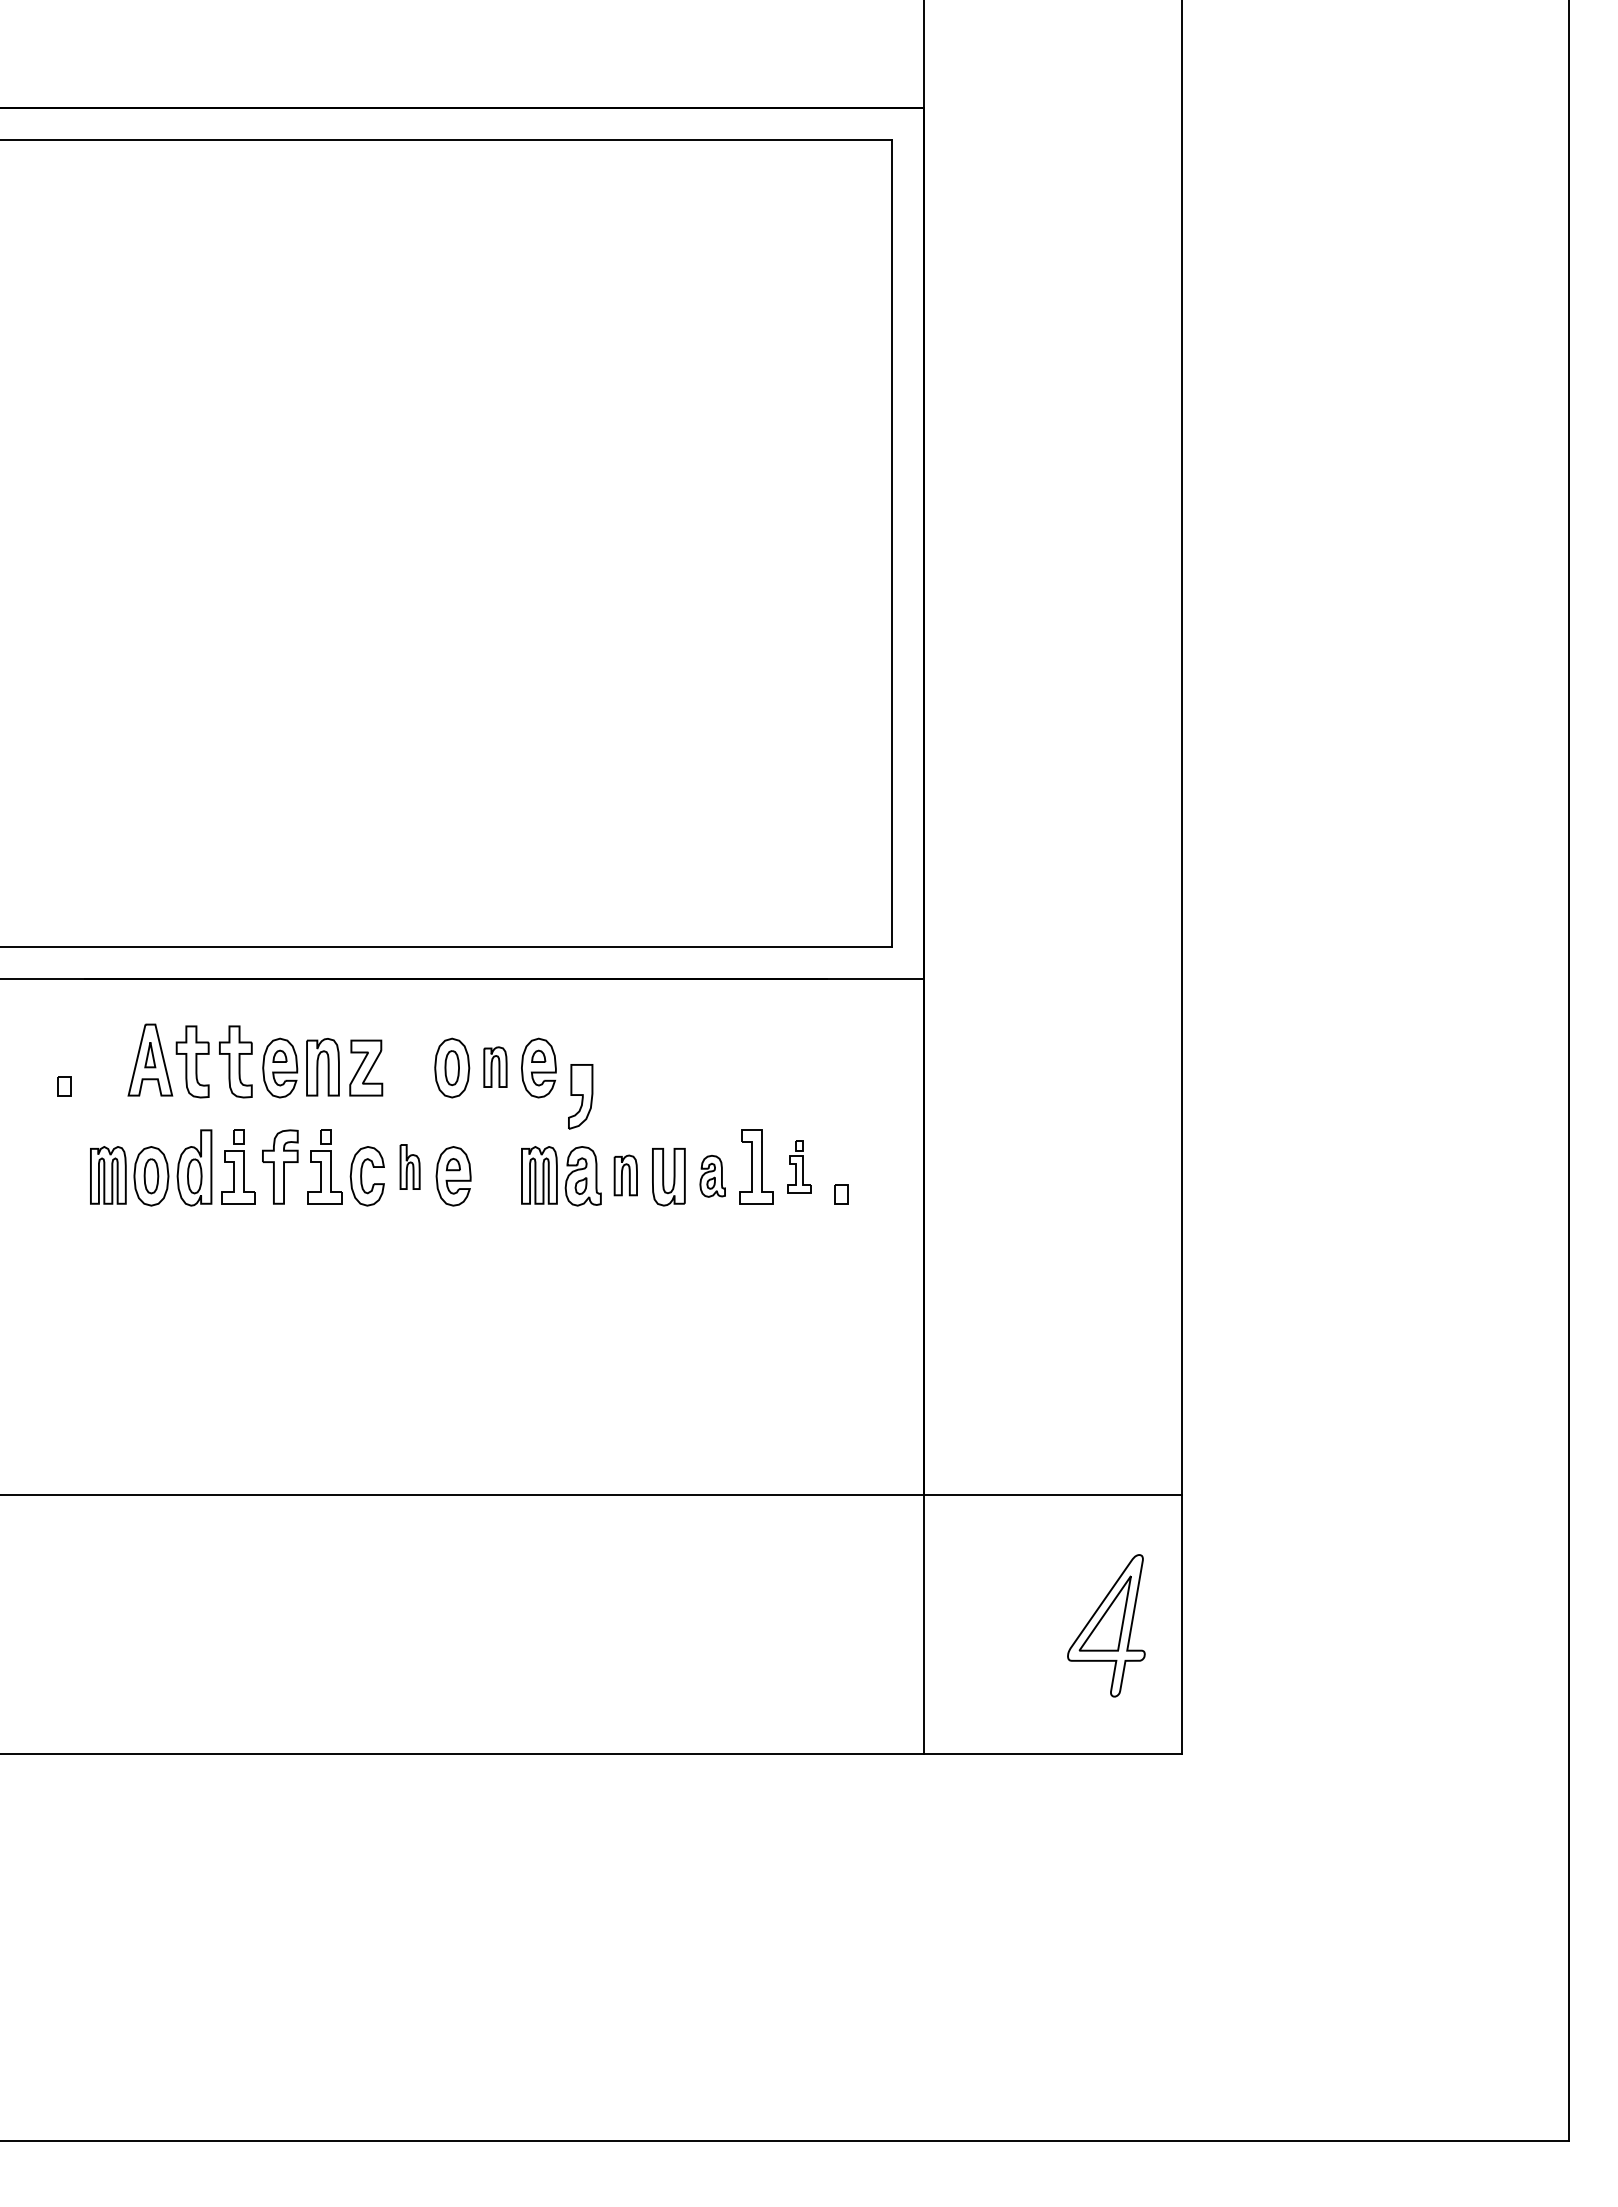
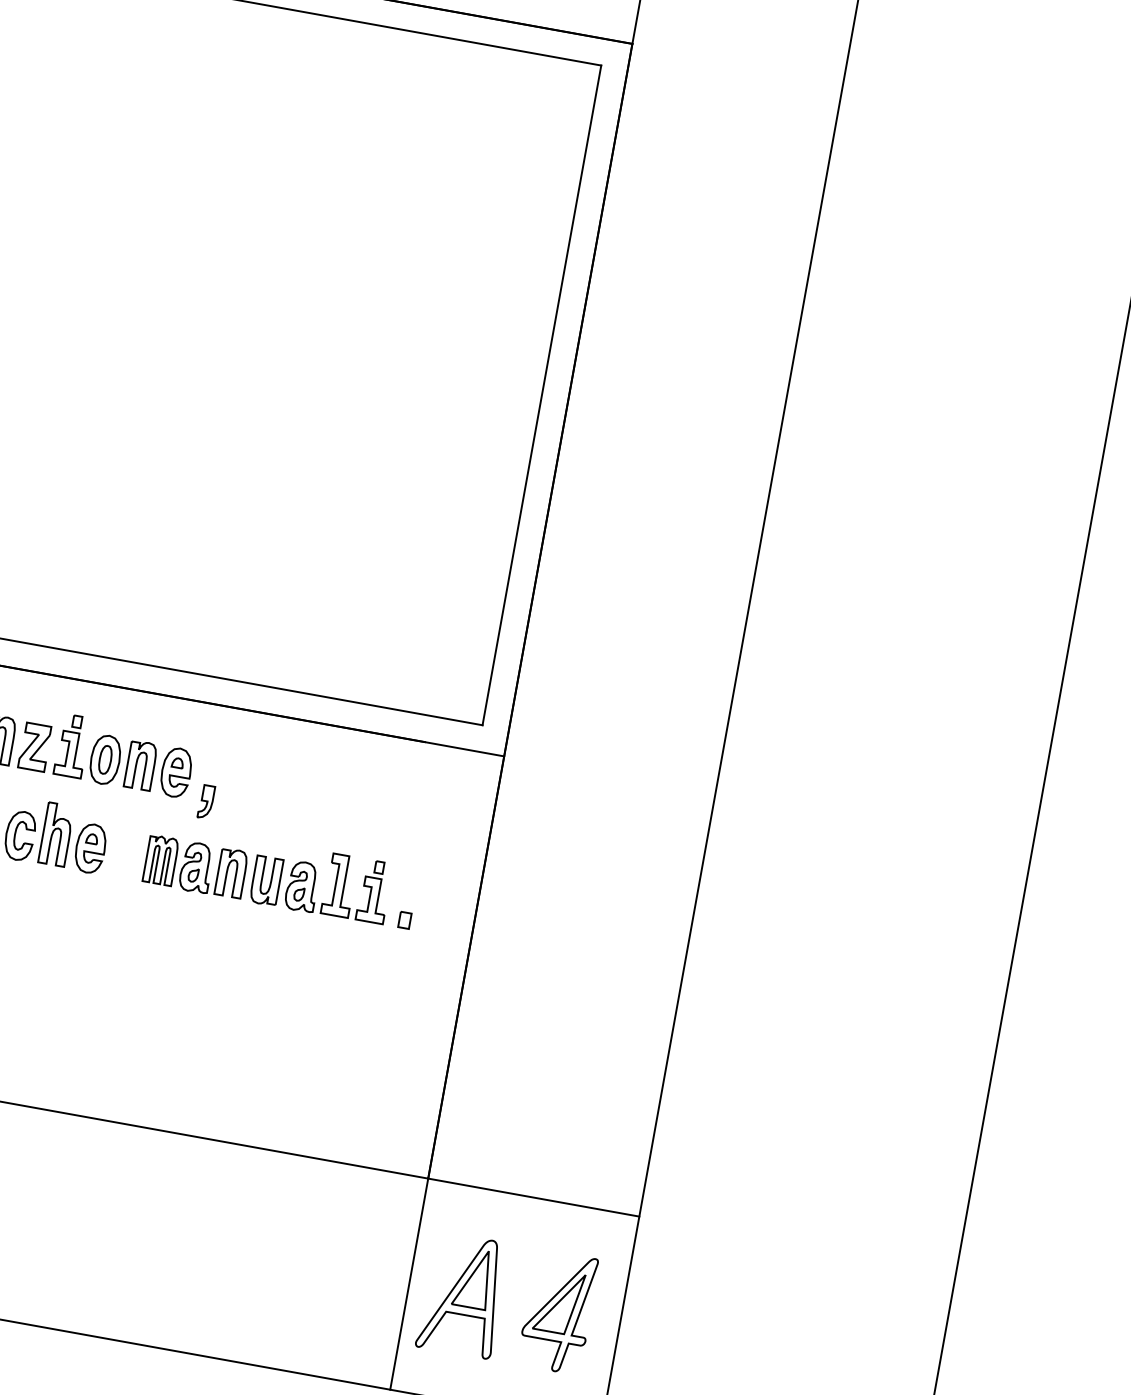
part: (410, 1058) -> (72, 745), added
part: (495, 1066) -> (141, 764), size x1.43
part: (580, 1096) -> (206, 801), size x0.62
part: (409, 1166) -> (55, 834), size x1.67
part: (799, 1166) -> (374, 891), size x1.43
part: (625, 1175) -> (231, 873), size x1.43
part: (712, 1176) -> (302, 886), size x1.43
part: (989, 1625) -> (462, 1294), added

